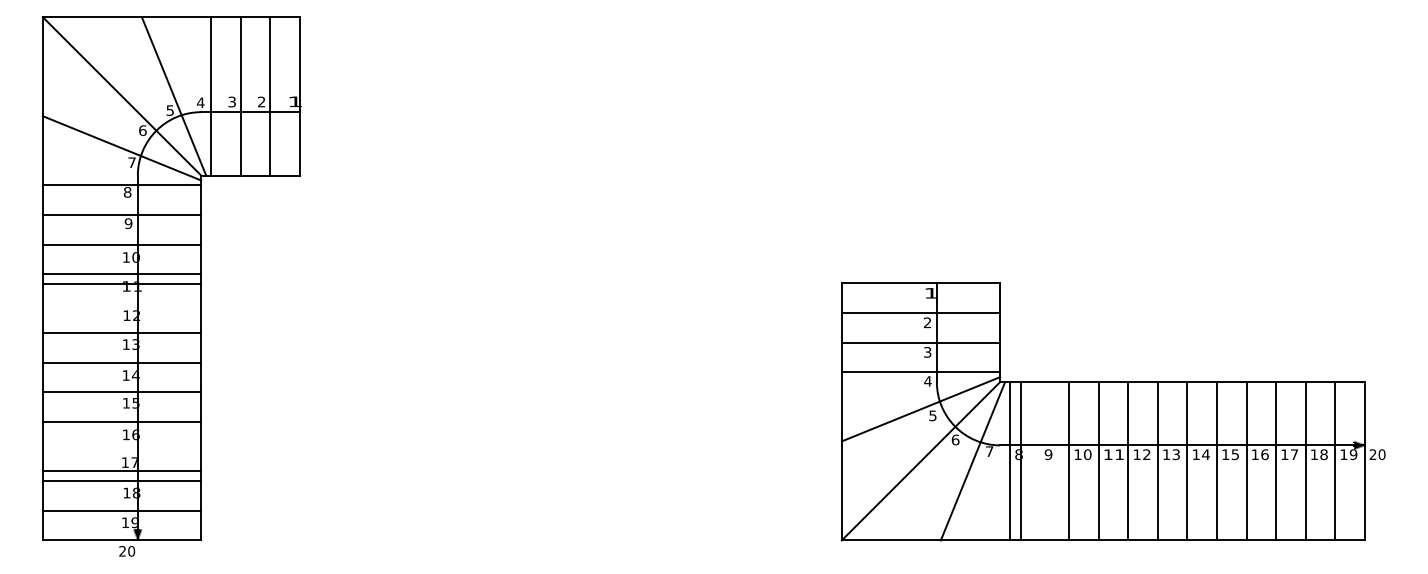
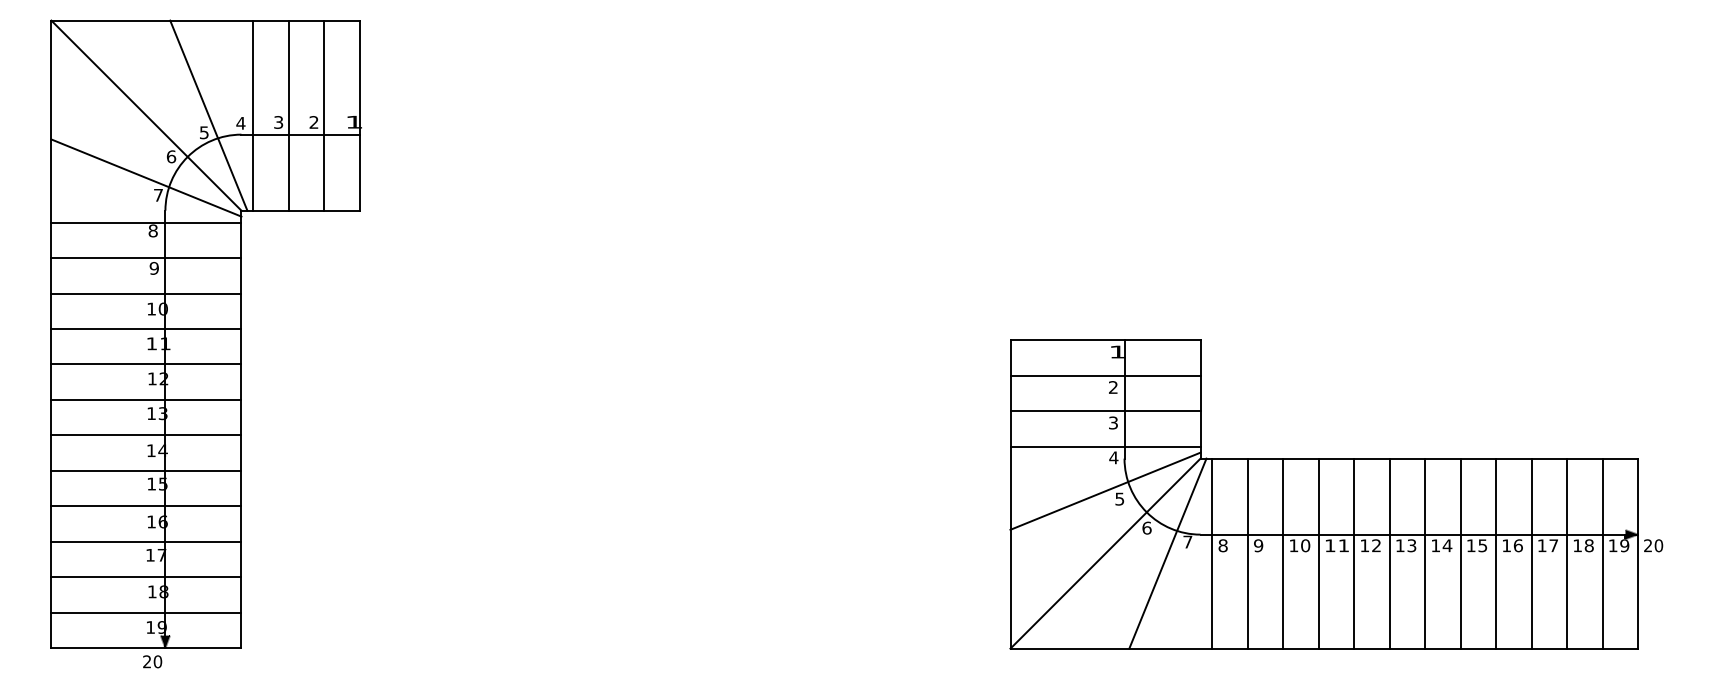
line: (122, 283) -> (146, 364), moved
line: (1020, 461) -> (1247, 553), moved
line: (122, 471) -> (146, 541), moved

